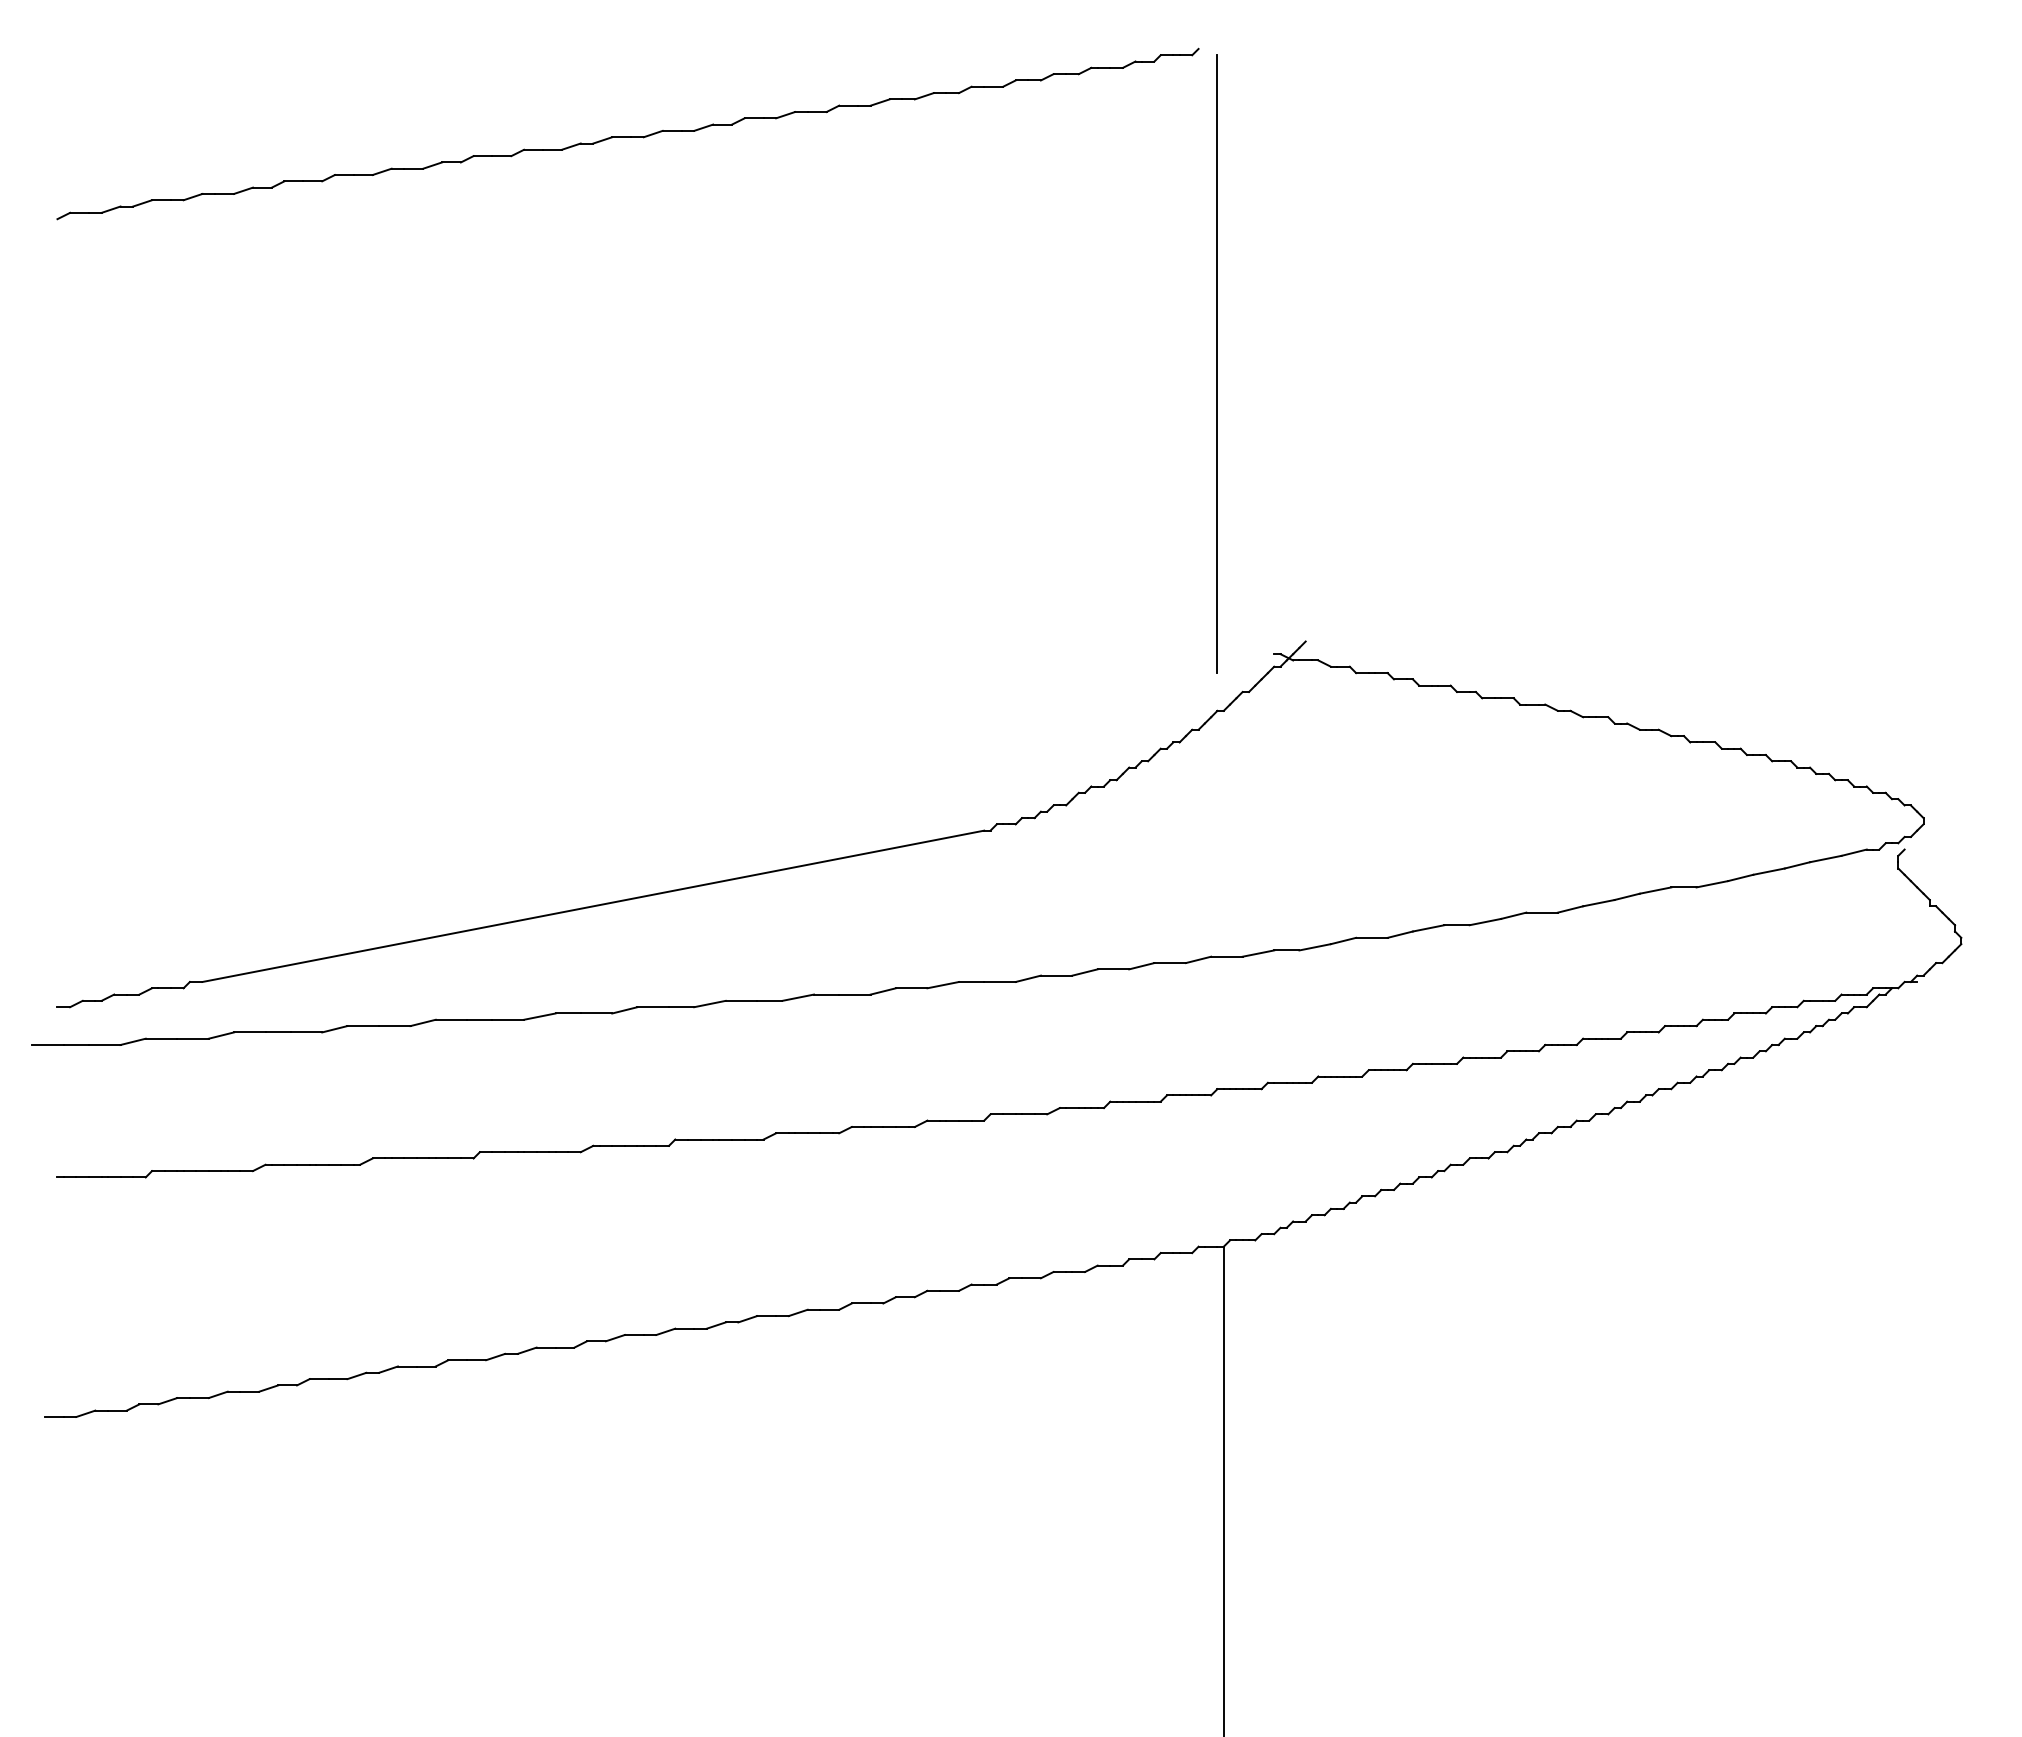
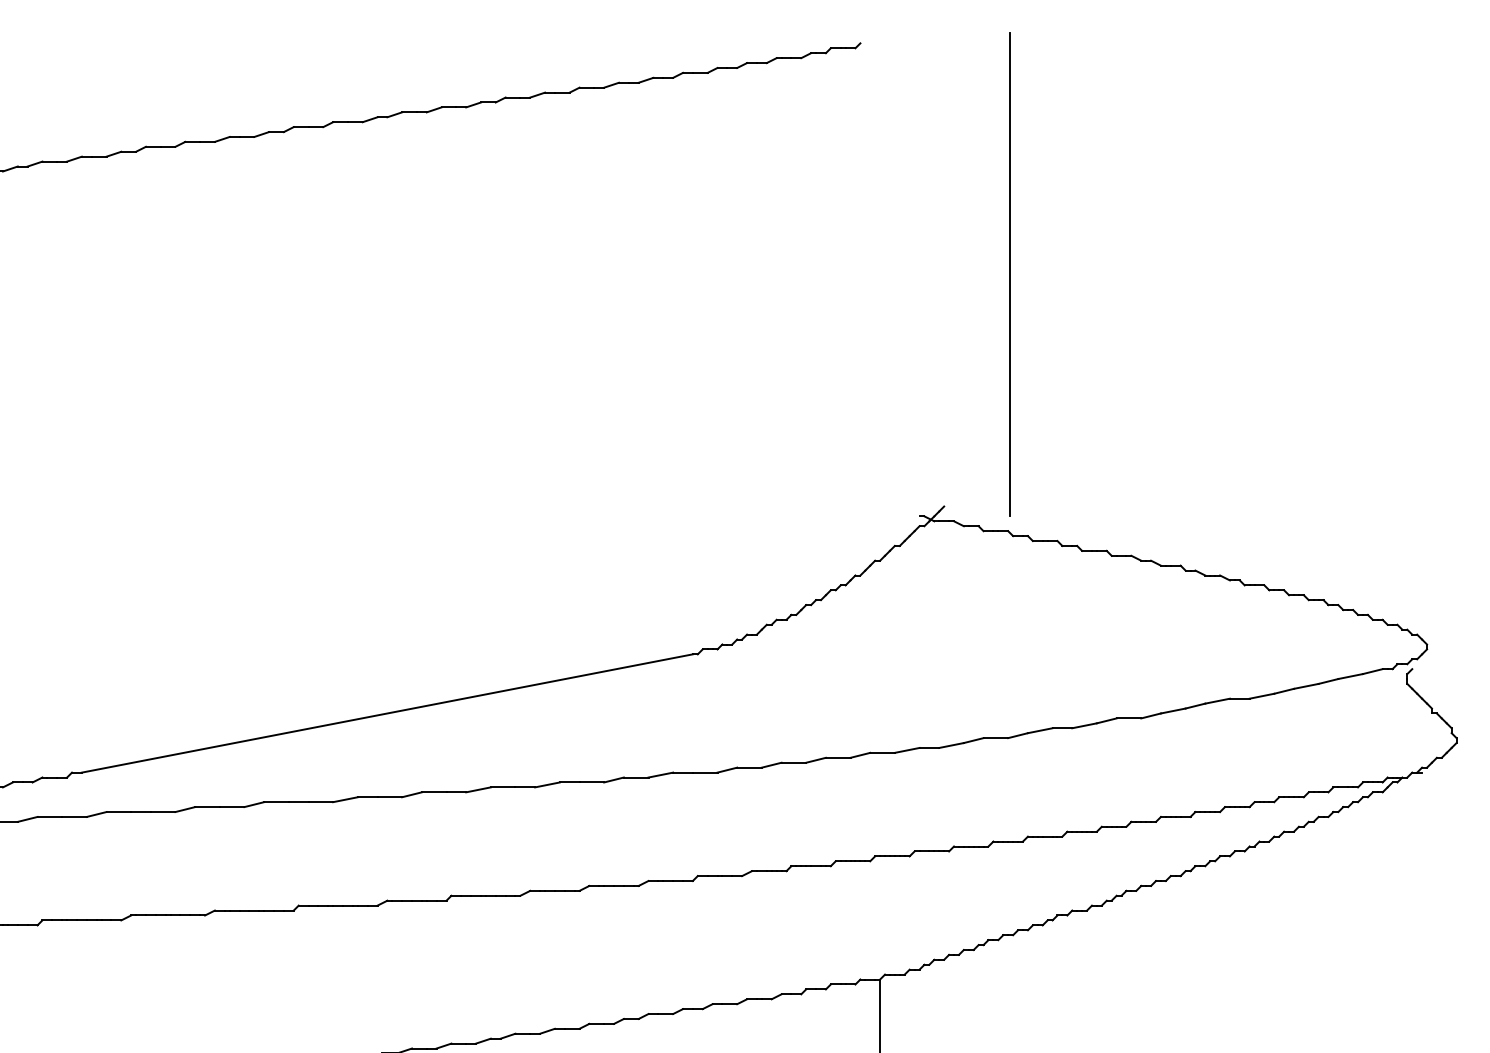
line: (1216, 363) -> (1009, 273), moved

